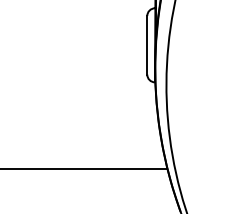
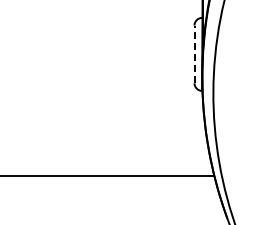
line: (147, 45) -> (194, 54), solid -> dashed

